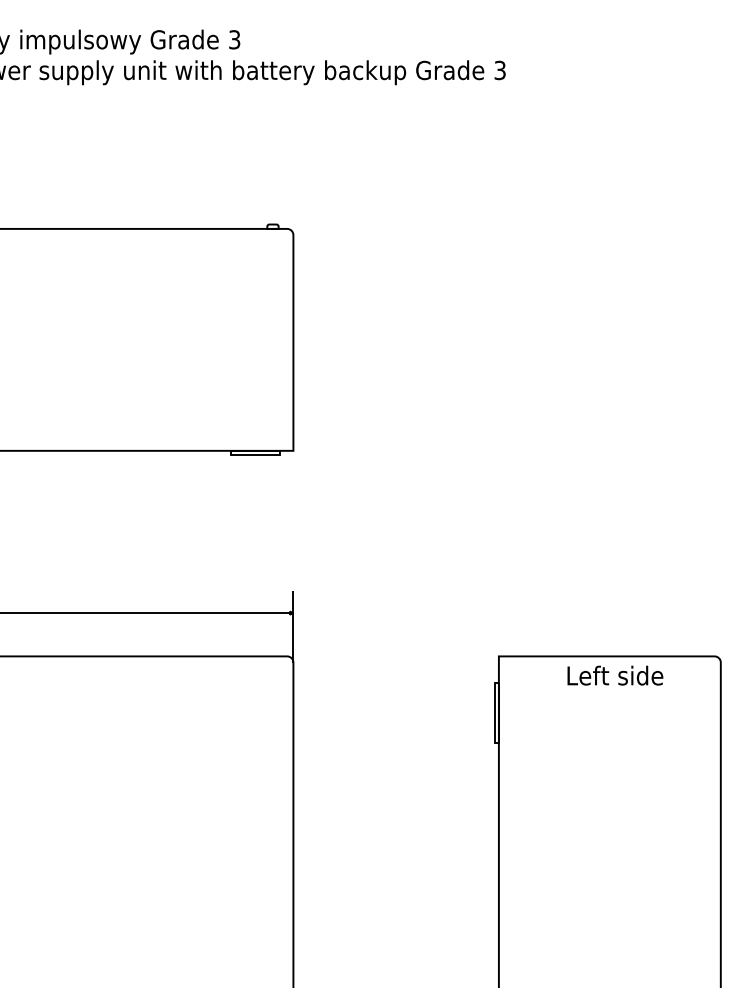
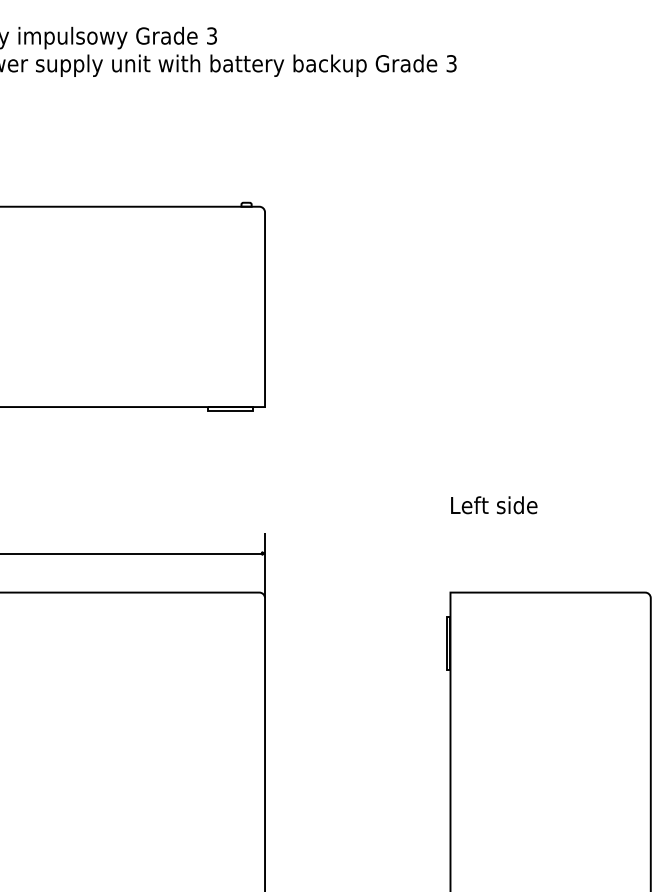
text: (615, 675) -> (494, 505), moved

